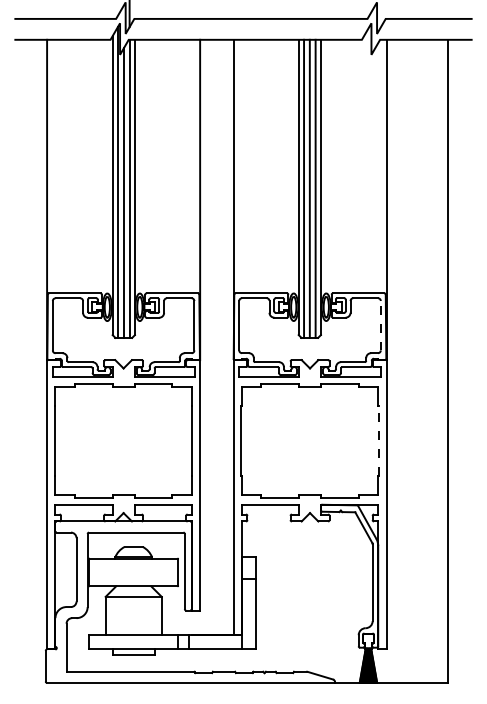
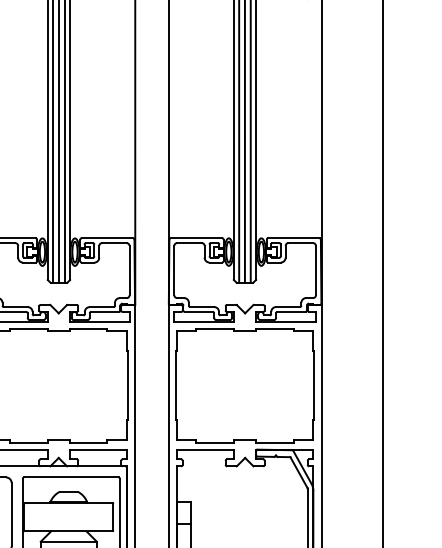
line: (380, 325) -> (315, 270), dashed -> solid
line: (378, 440) -> (313, 385), dashed -> solid

